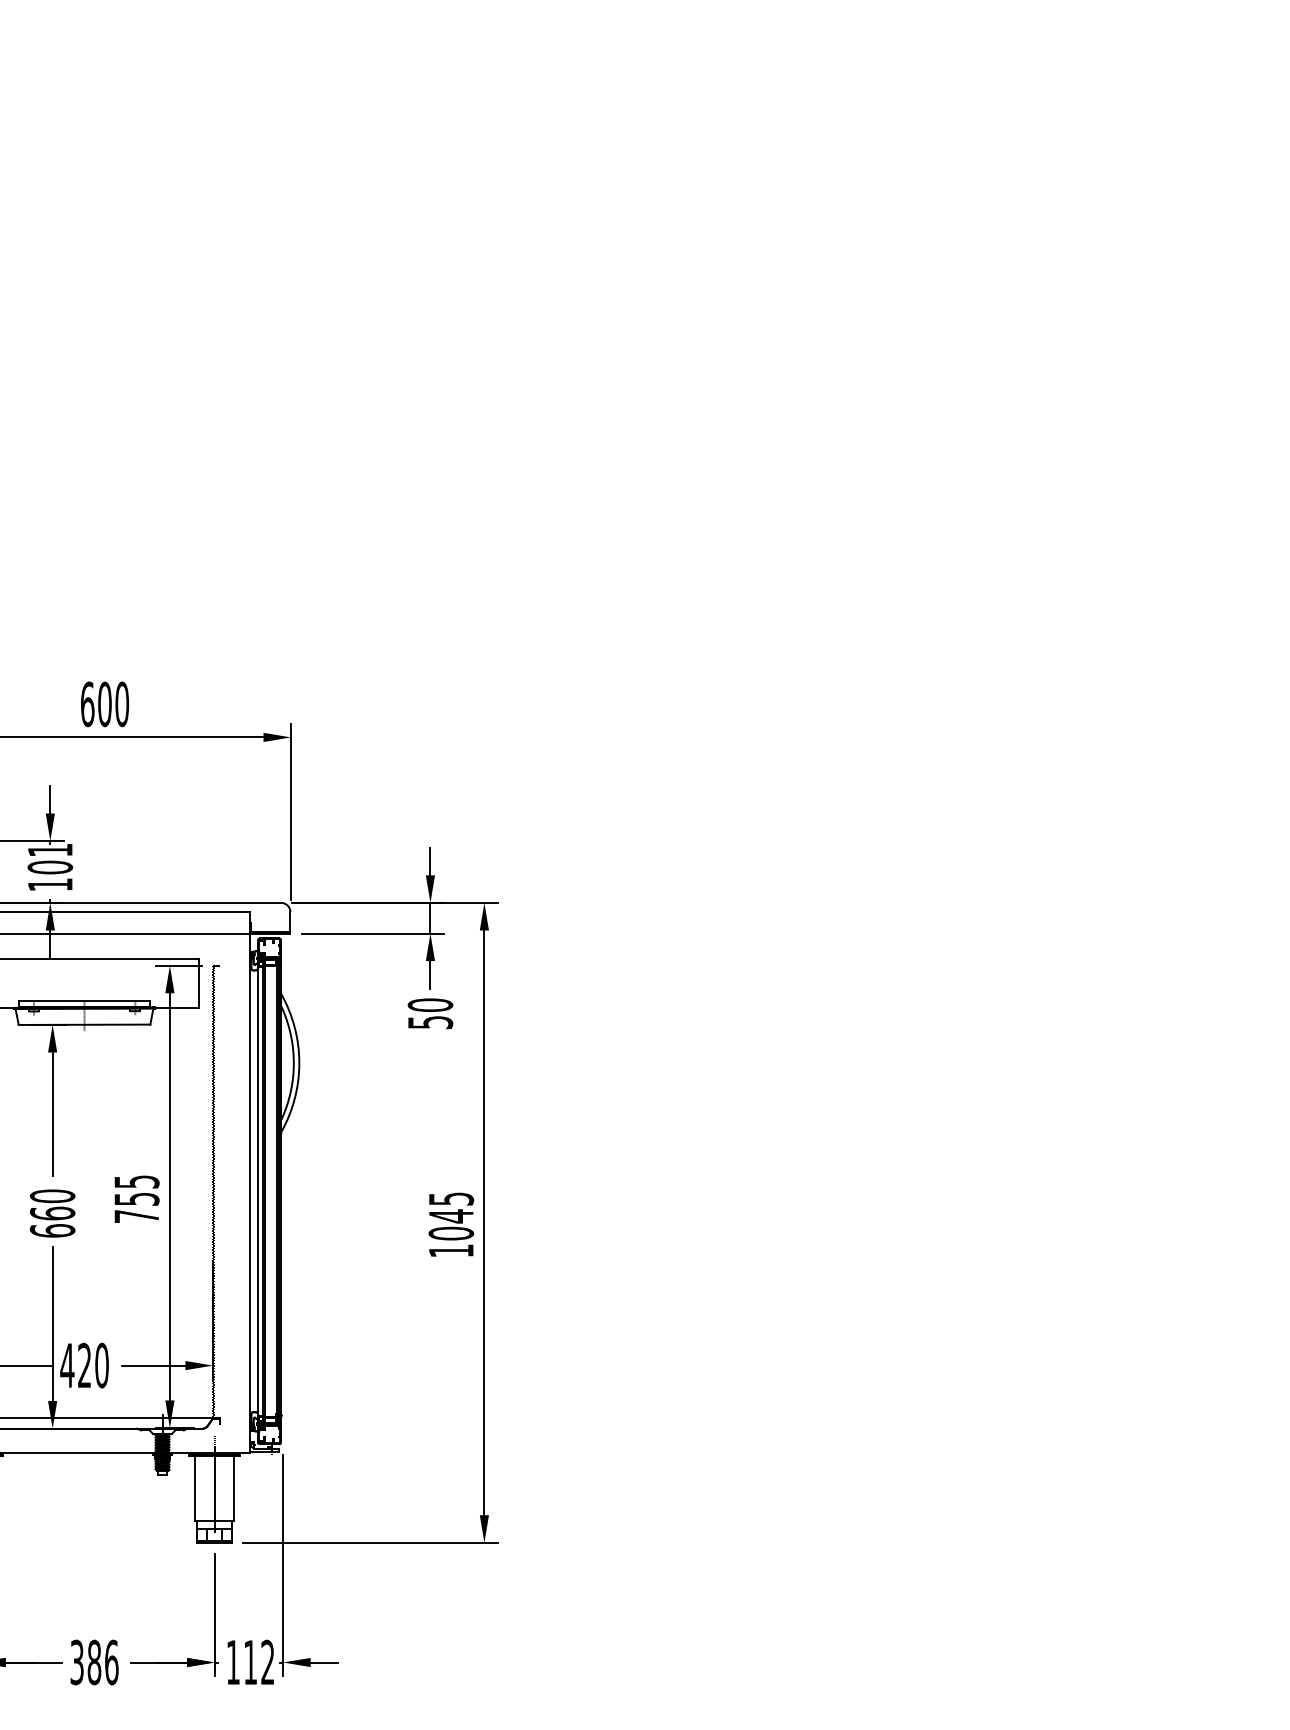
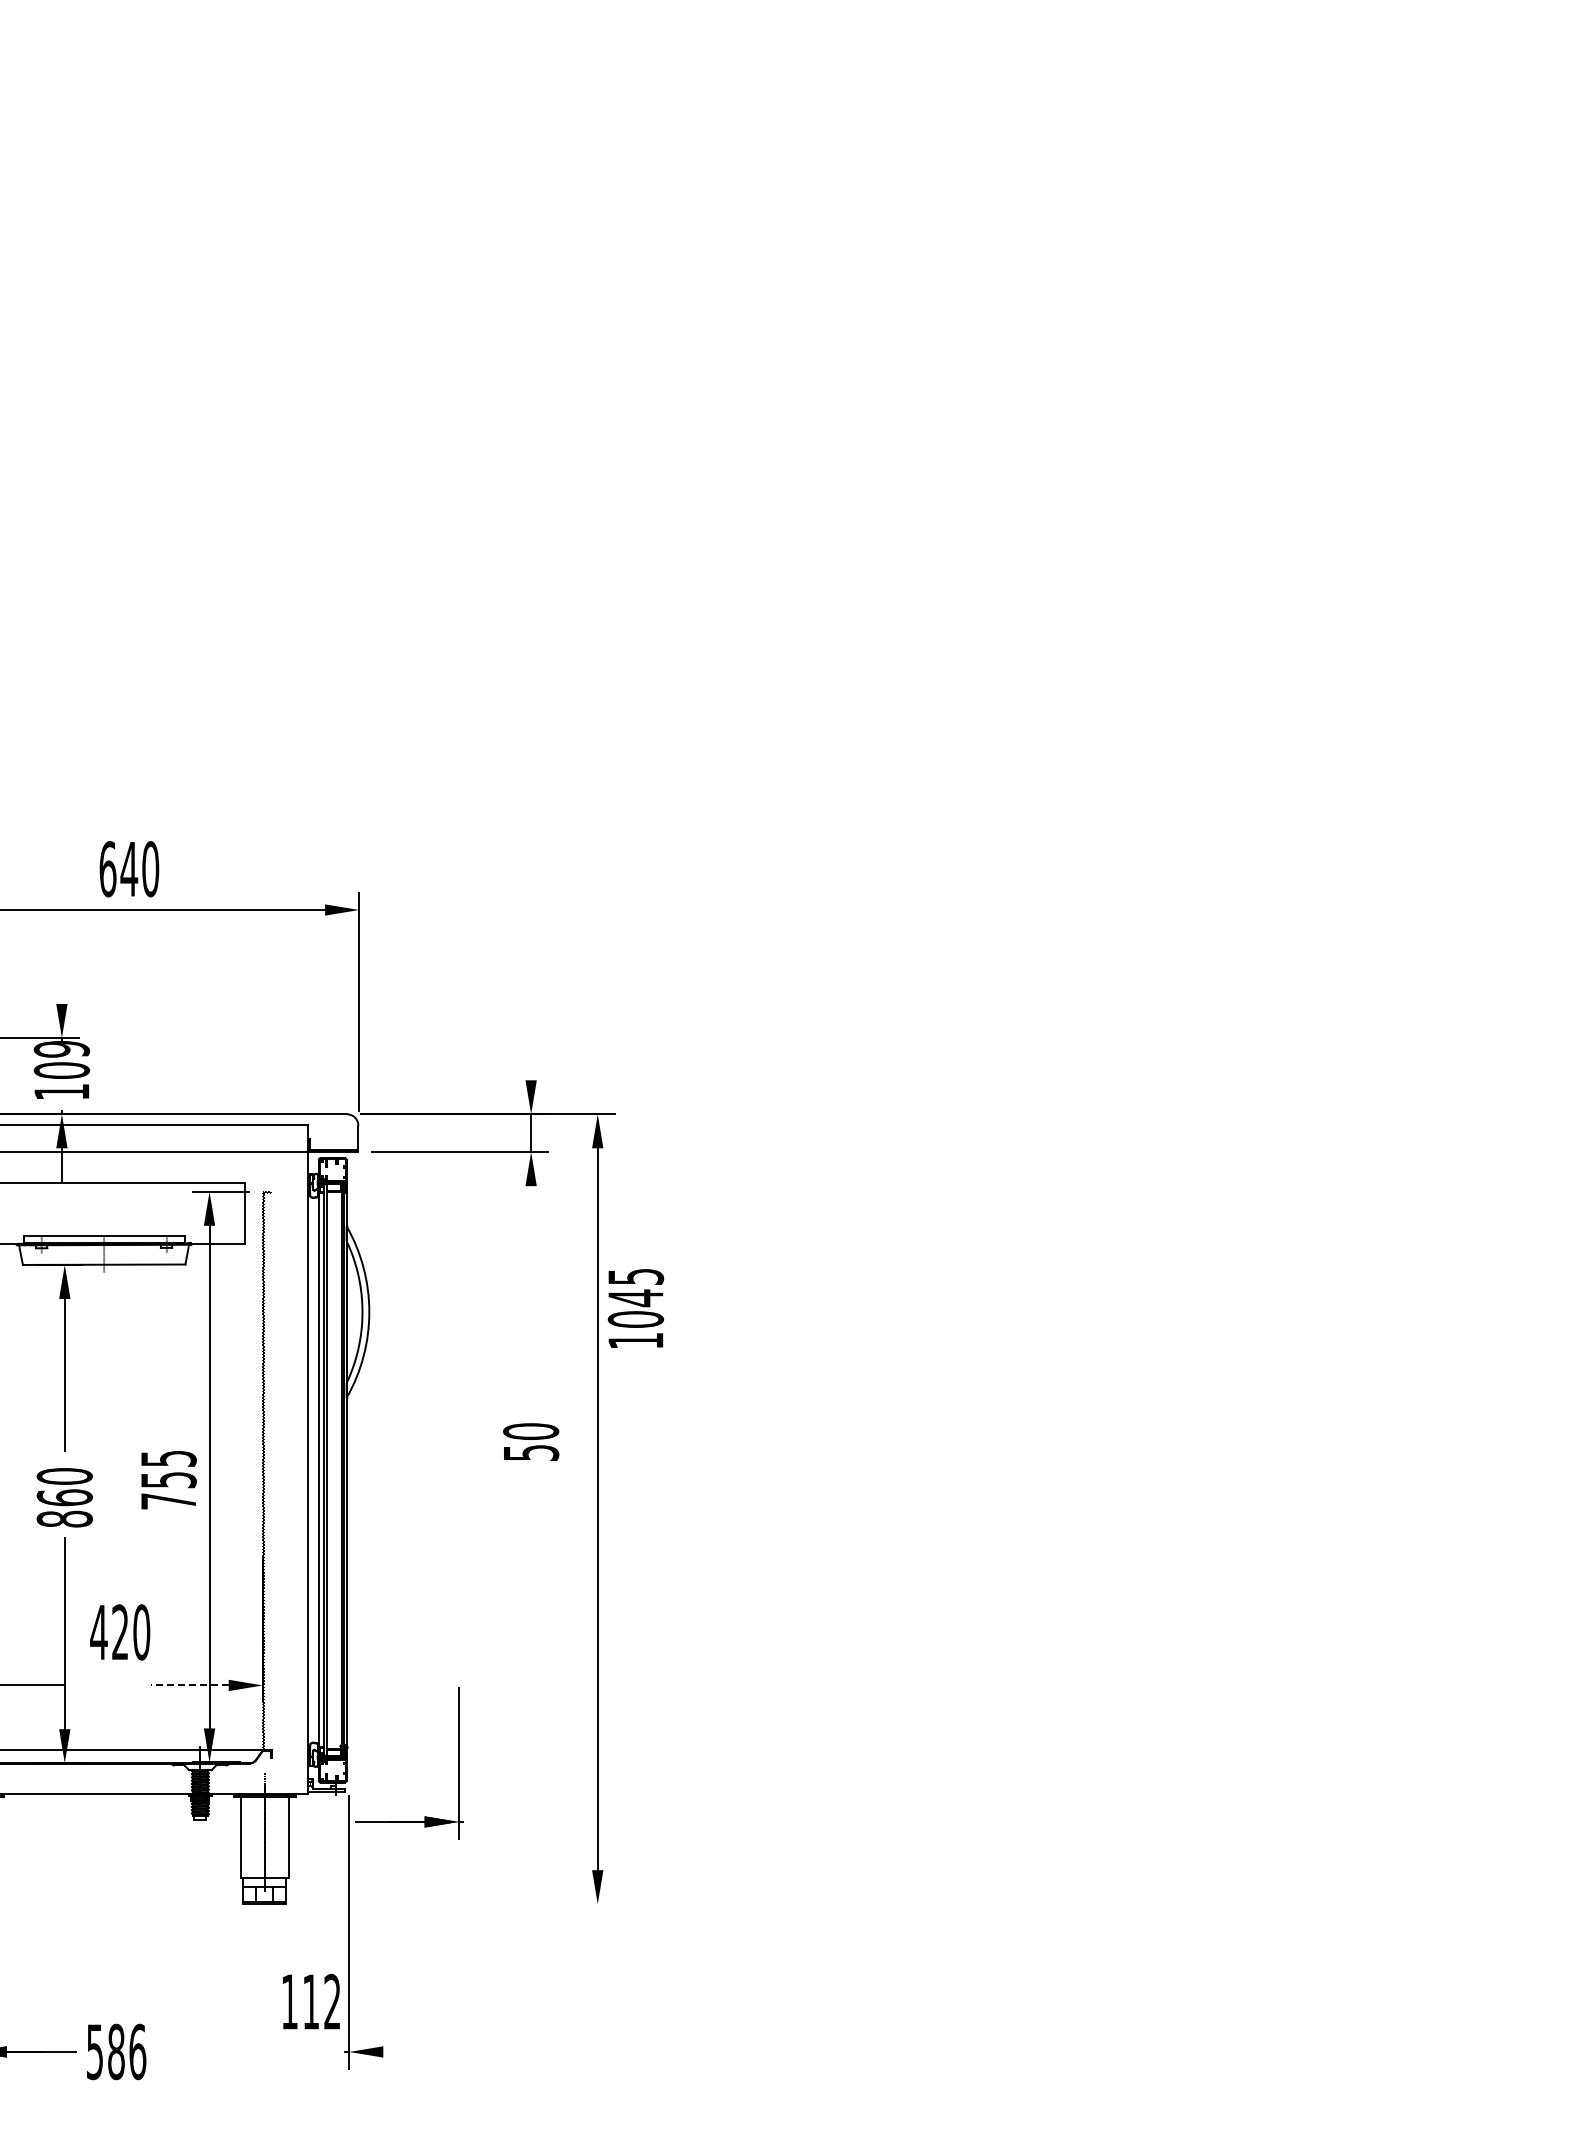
text: (105, 704) -> (129, 869), 600 -> 640
line: (49, 799) -> (61, 986), removed
text: (49, 850) -> (61, 1049), 101 -> 109
line: (430, 861) -> (531, 1063), removed
line: (430, 975) -> (531, 1203), removed
text: (430, 1013) -> (531, 1441), moved
text: (450, 1224) -> (635, 1308), moved
text: (52, 1230) -> (64, 1518), 660 -> 860
text: (84, 1365) -> (120, 1632), moved
line: (153, 1365) -> (189, 1685), solid -> dashed
line: (369, 1543) -> (456, 1904), removed
part: (214, 1615) -> (458, 1763), moved
text: (77, 1662) -> (95, 2051), 386 -> 586
text: (250, 1662) -> (310, 2001), moved
line: (324, 1662) -> (400, 2051), removed

